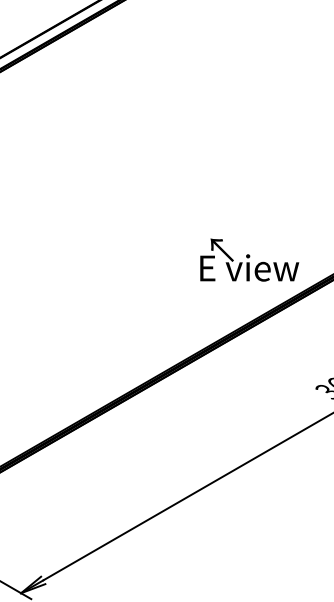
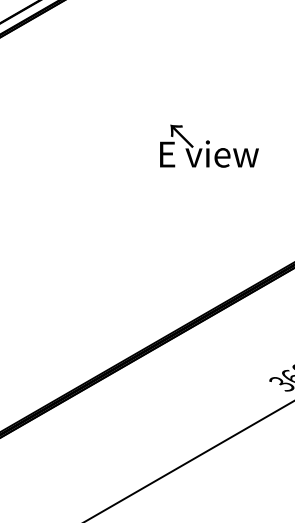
text: (249, 259) -> (209, 145), moved

